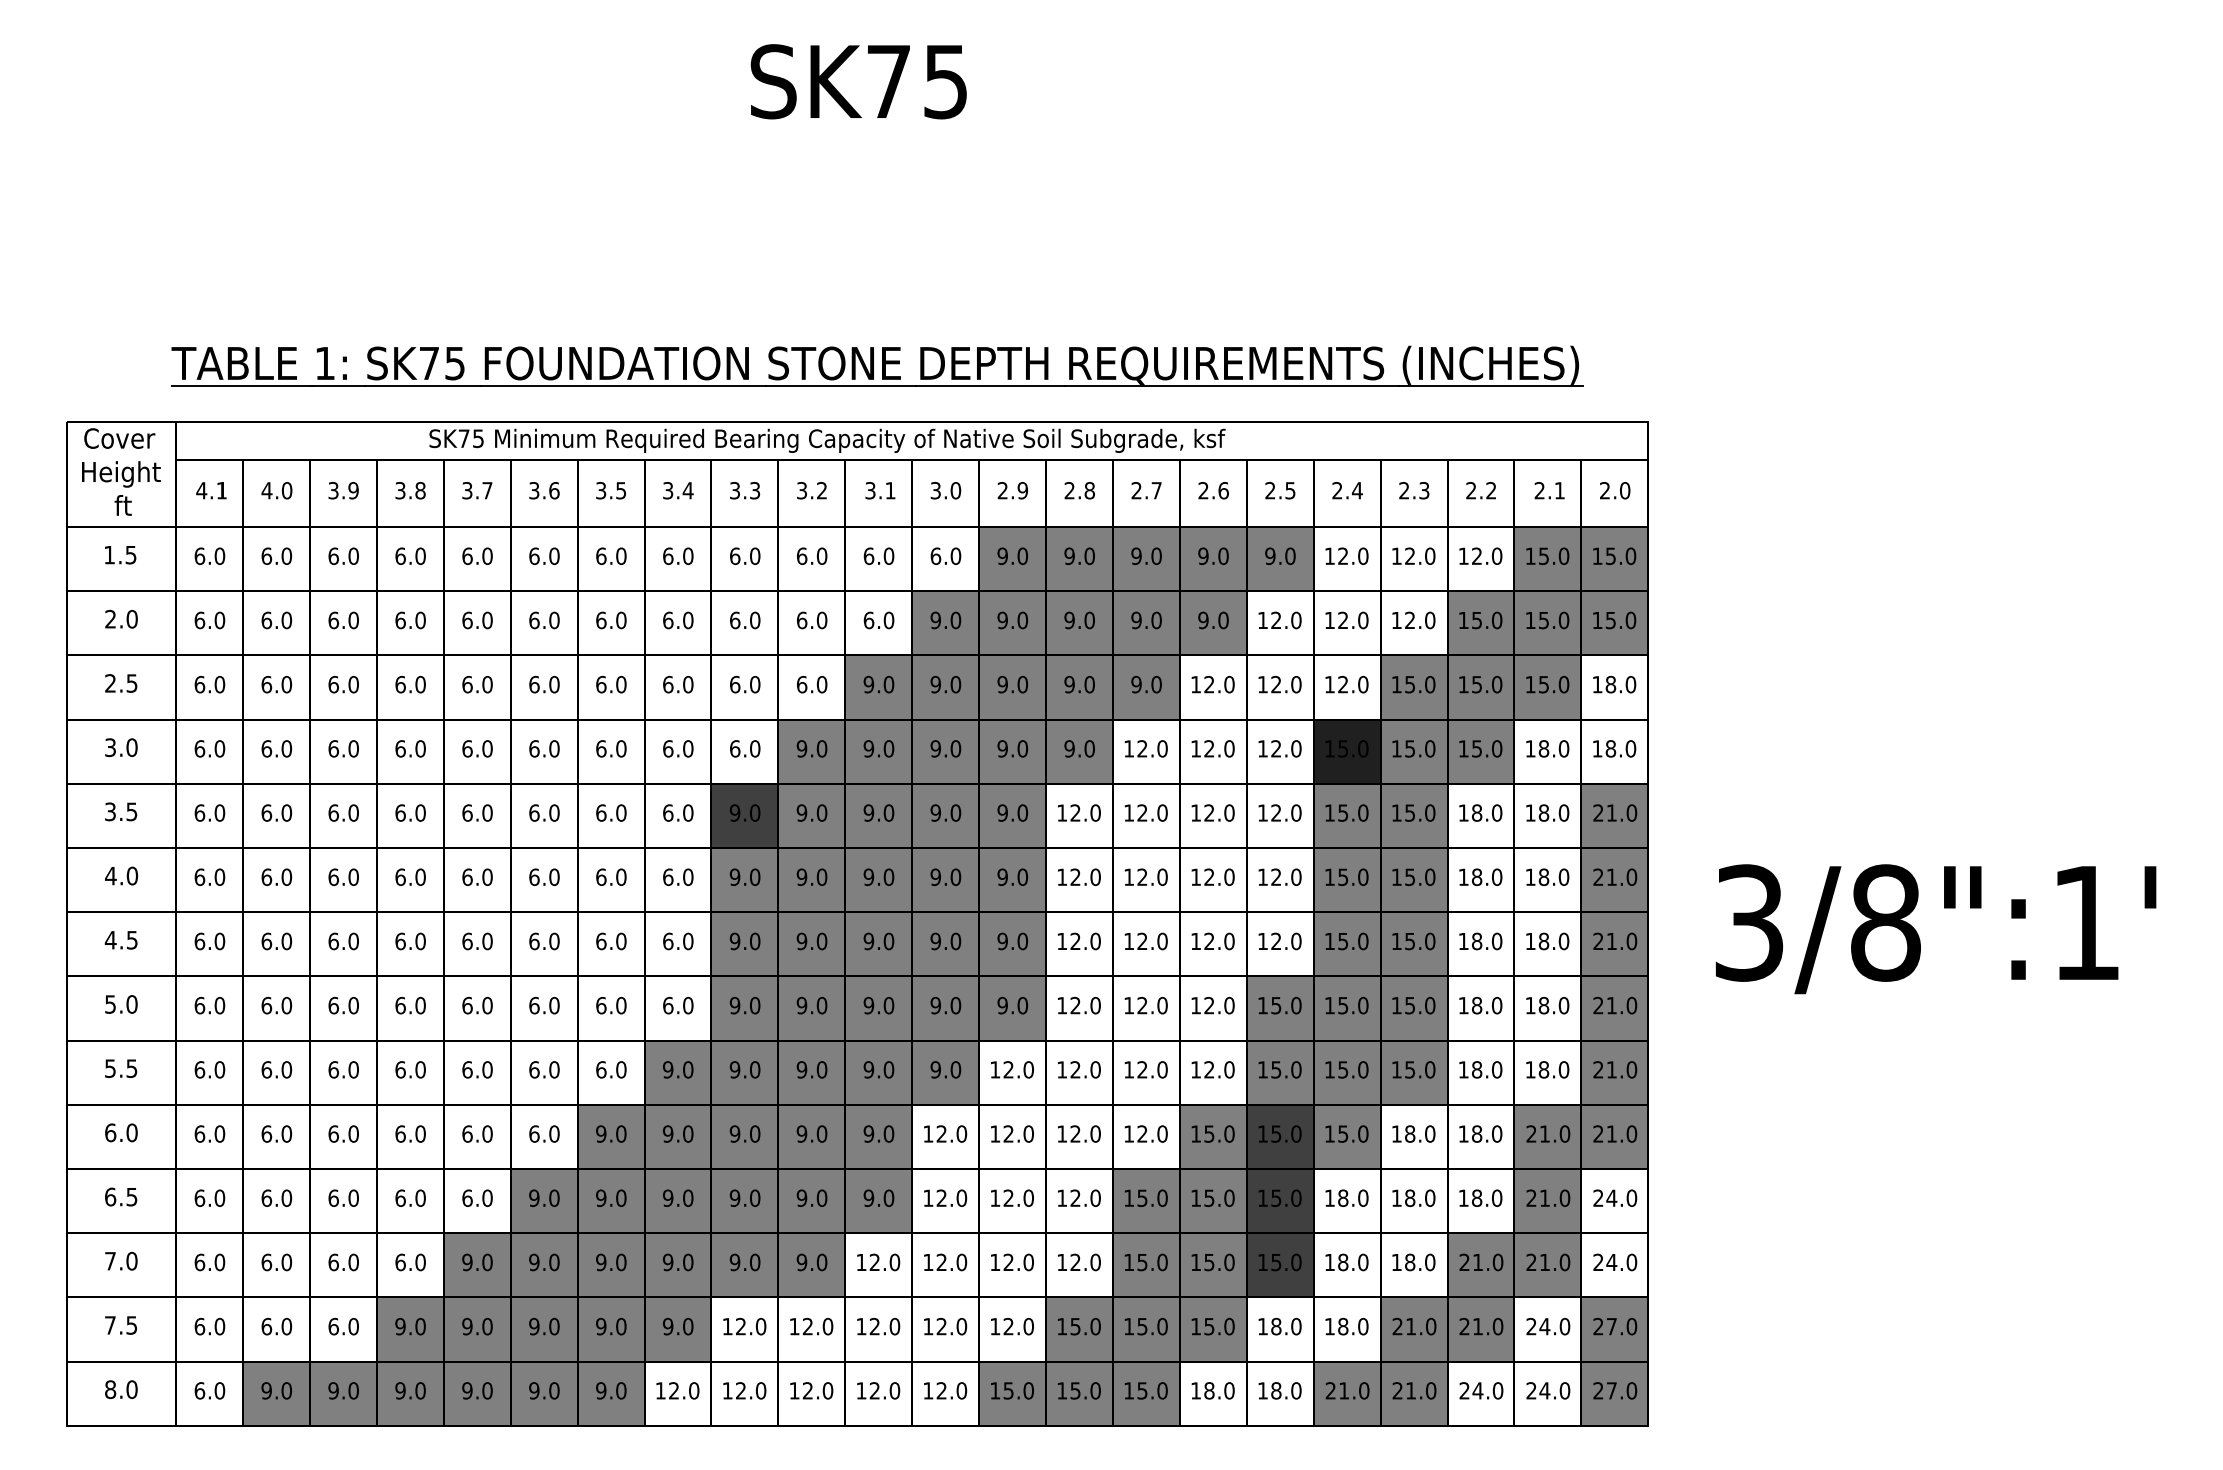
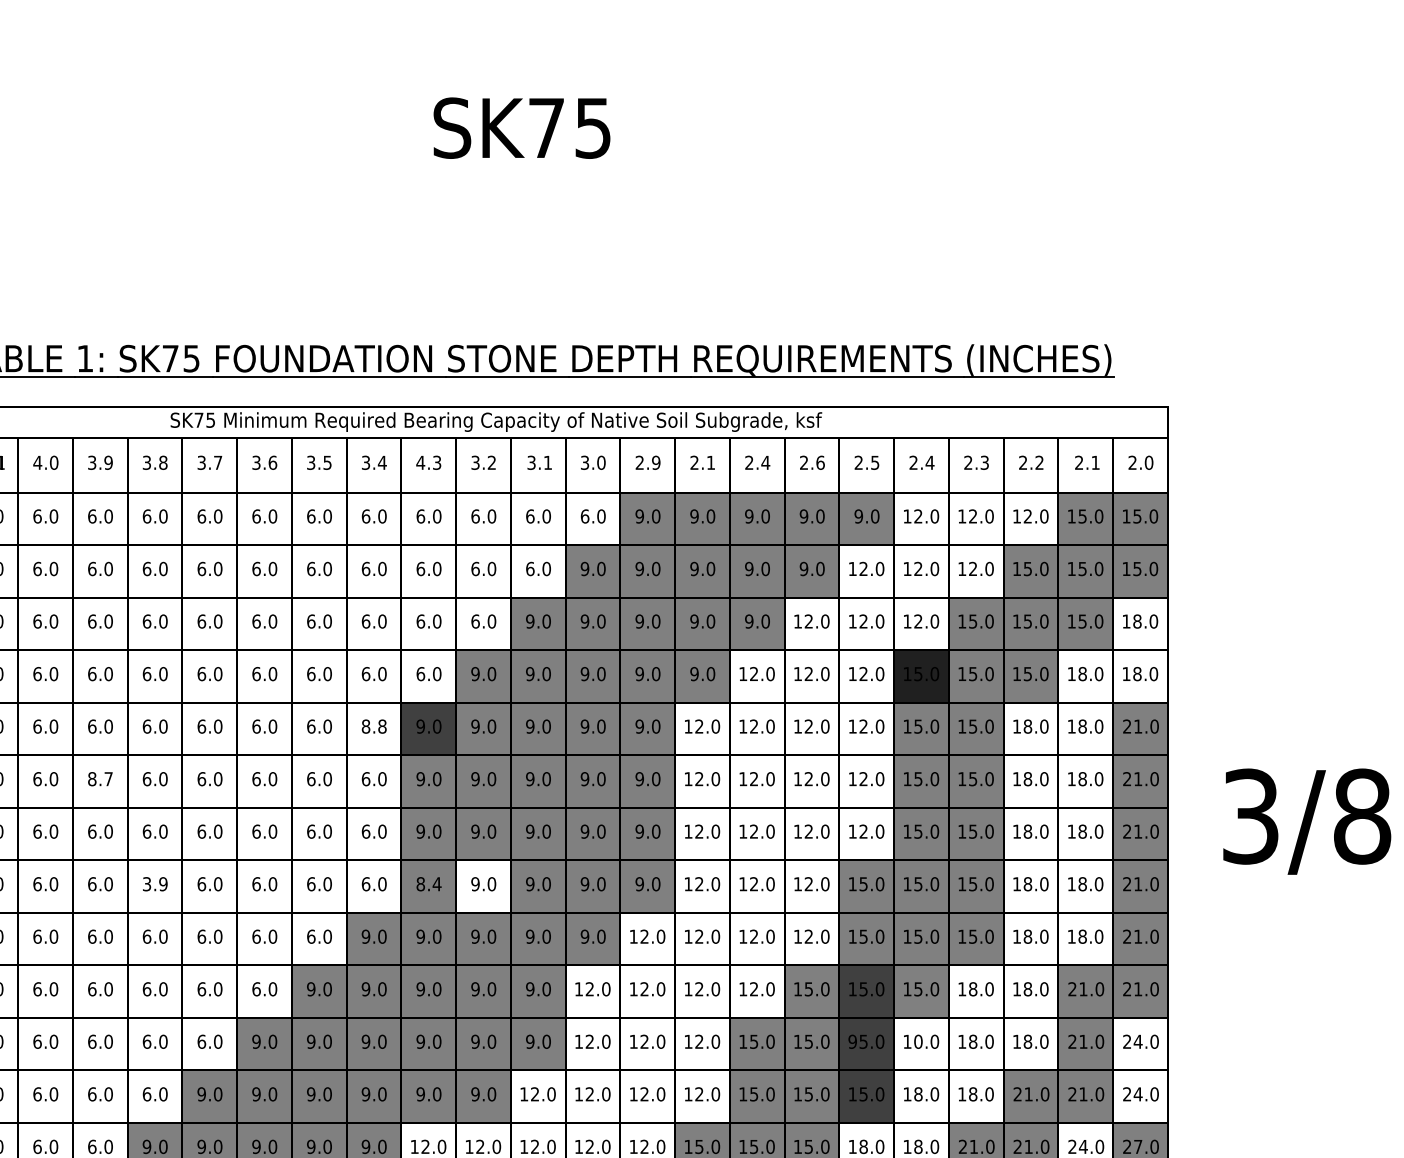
text: (734, 490) -> (420, 462), 3.3 -> 4.3
text: (1089, 490) -> (710, 462), 2.8 -> 2.1
text: (1156, 490) -> (765, 462), 2.7 -> 2.4
text: (678, 812) -> (374, 726), 6.0 -> 8.8
text: (343, 876) -> (100, 778), 6.0 -> 8.7
text: (410, 1005) -> (155, 884), 6.0 -> 3.9
text: (745, 1005) -> (429, 884), 9.0 -> 8.4
fill: (811, 1008) -> (483, 886), removed
text: (1343, 1197) -> (918, 1041), 18.0 -> 10.0
text: (1262, 1198) -> (852, 1042), 15.0 -> 95.0

